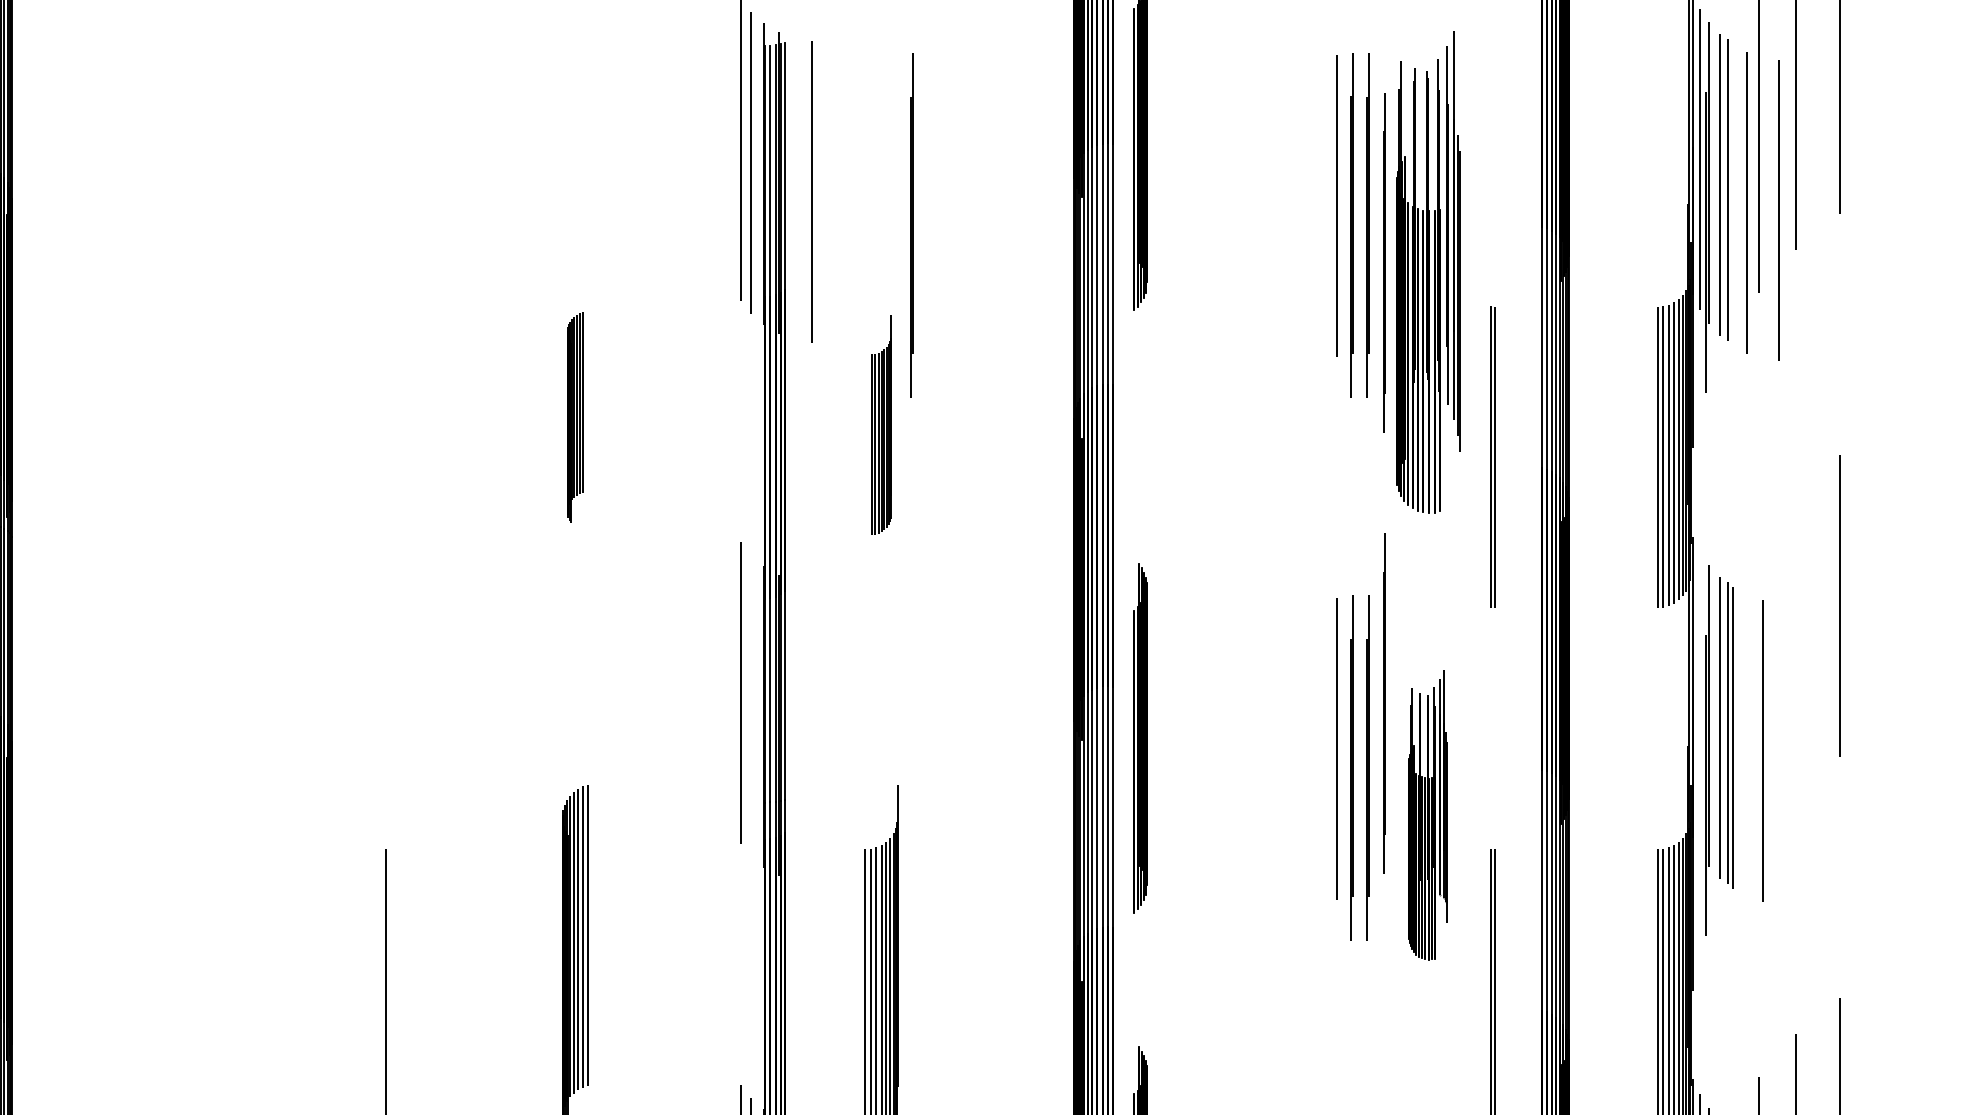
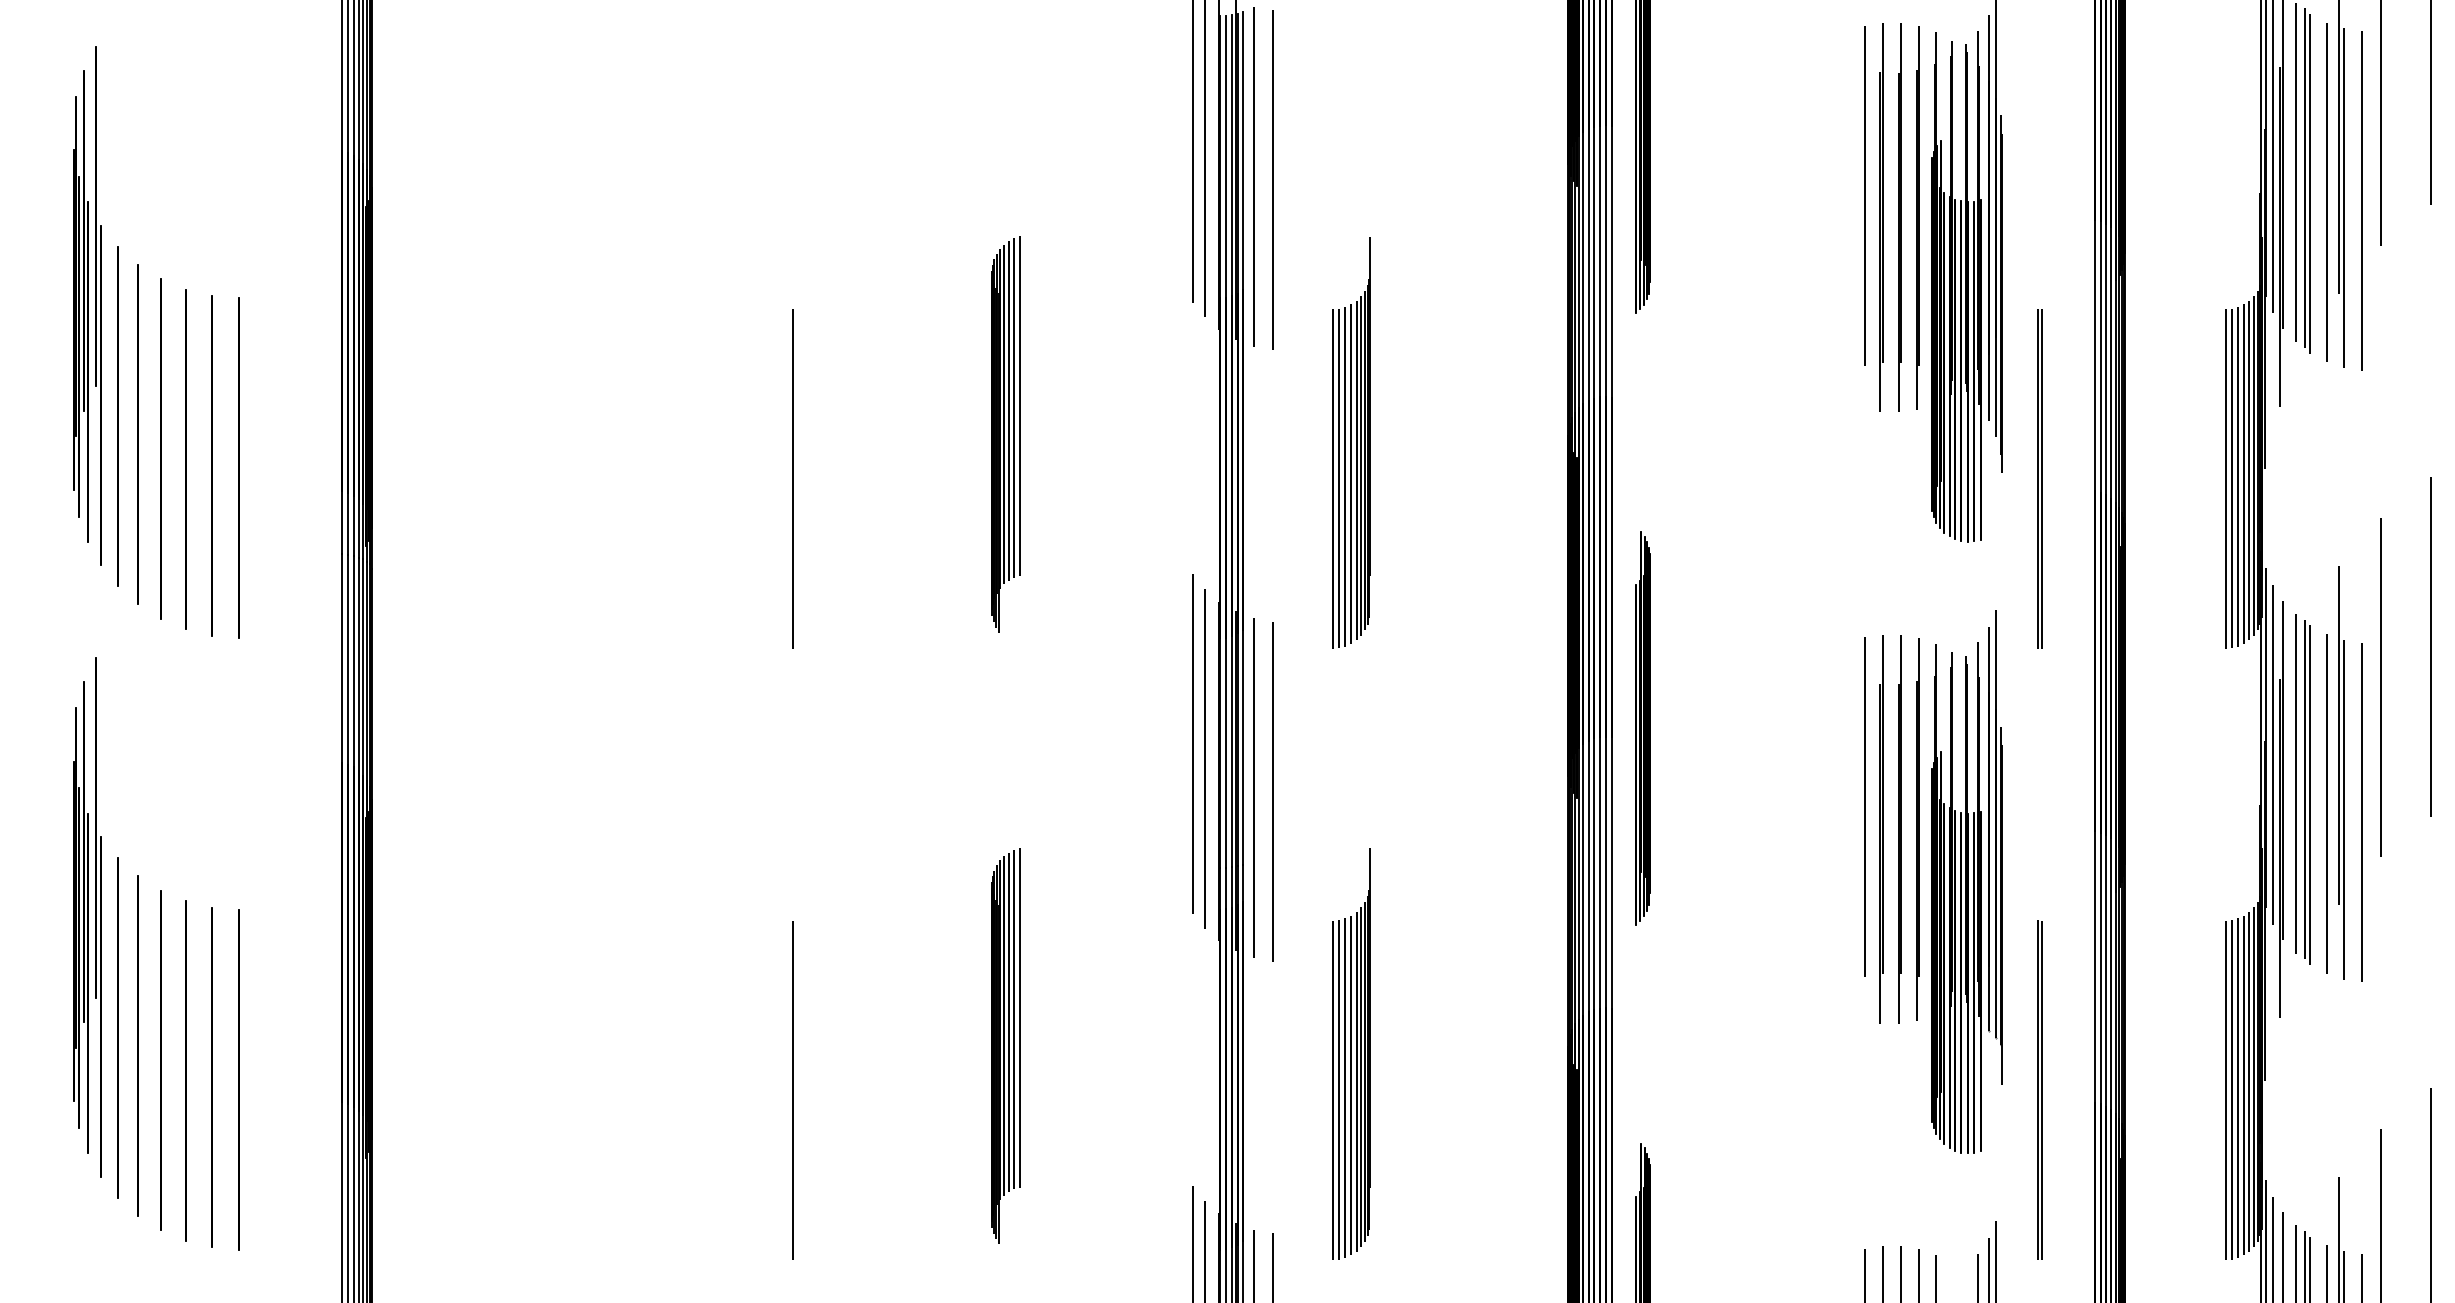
line: (794, 188) -> (1253, 176), added
line: (1733, 194) -> (2310, 183), added
line: (1762, 208) -> (2343, 198), added
line: (911, 225) -> (1385, 217), removed
line: (1384, 262) -> (1917, 217), moved
part: (574, 417) -> (1005, 434), size x1.67
part: (881, 424) -> (1351, 442), size x1.67
line: (385, 456) -> (792, 478), added
line: (1796, 642) -> (2381, 687), added
line: (1758, 684) -> (2339, 735), added
line: (1700, 701) -> (2273, 754), added
line: (1384, 703) -> (1917, 829), moved
line: (751, 705) -> (1204, 758), added
line: (794, 731) -> (1253, 787), added
line: (811, 734) -> (1272, 791), added
part: (1140, 738) -> (1642, 728), moved
line: (1747, 745) -> (2326, 803), added
line: (1778, 753) -> (2361, 812), added
part: (1427, 814) -> (1966, 881), size x1.67

